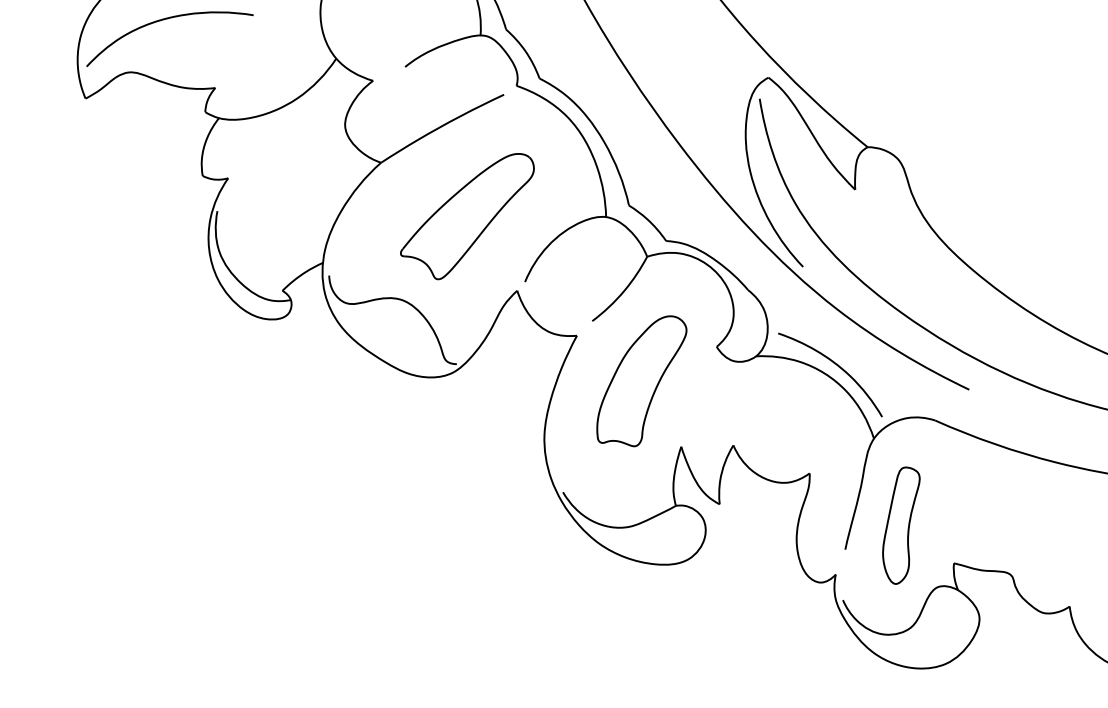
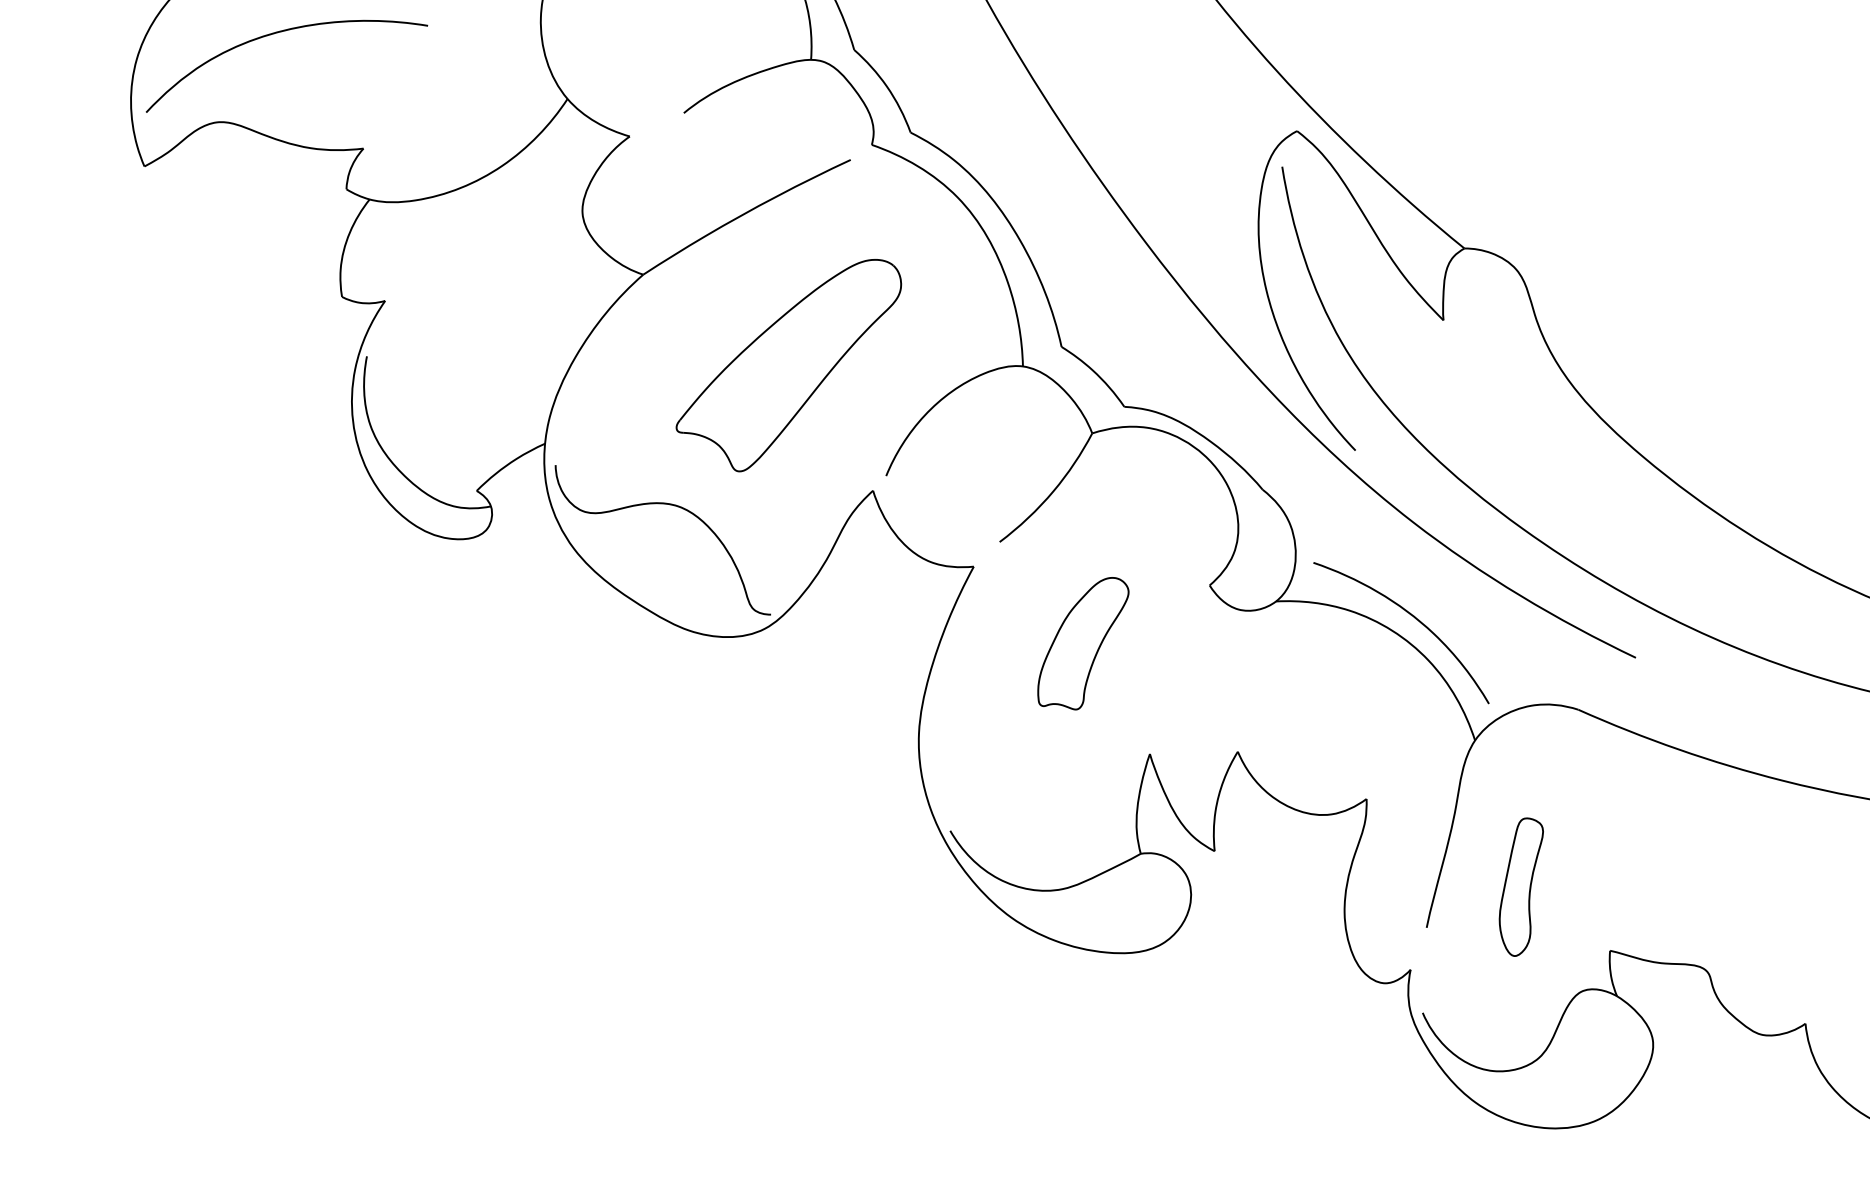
part: (641, 381) -> (1082, 643), size x0.6
part: (901, 525) -> (1521, 886), size x0.7

